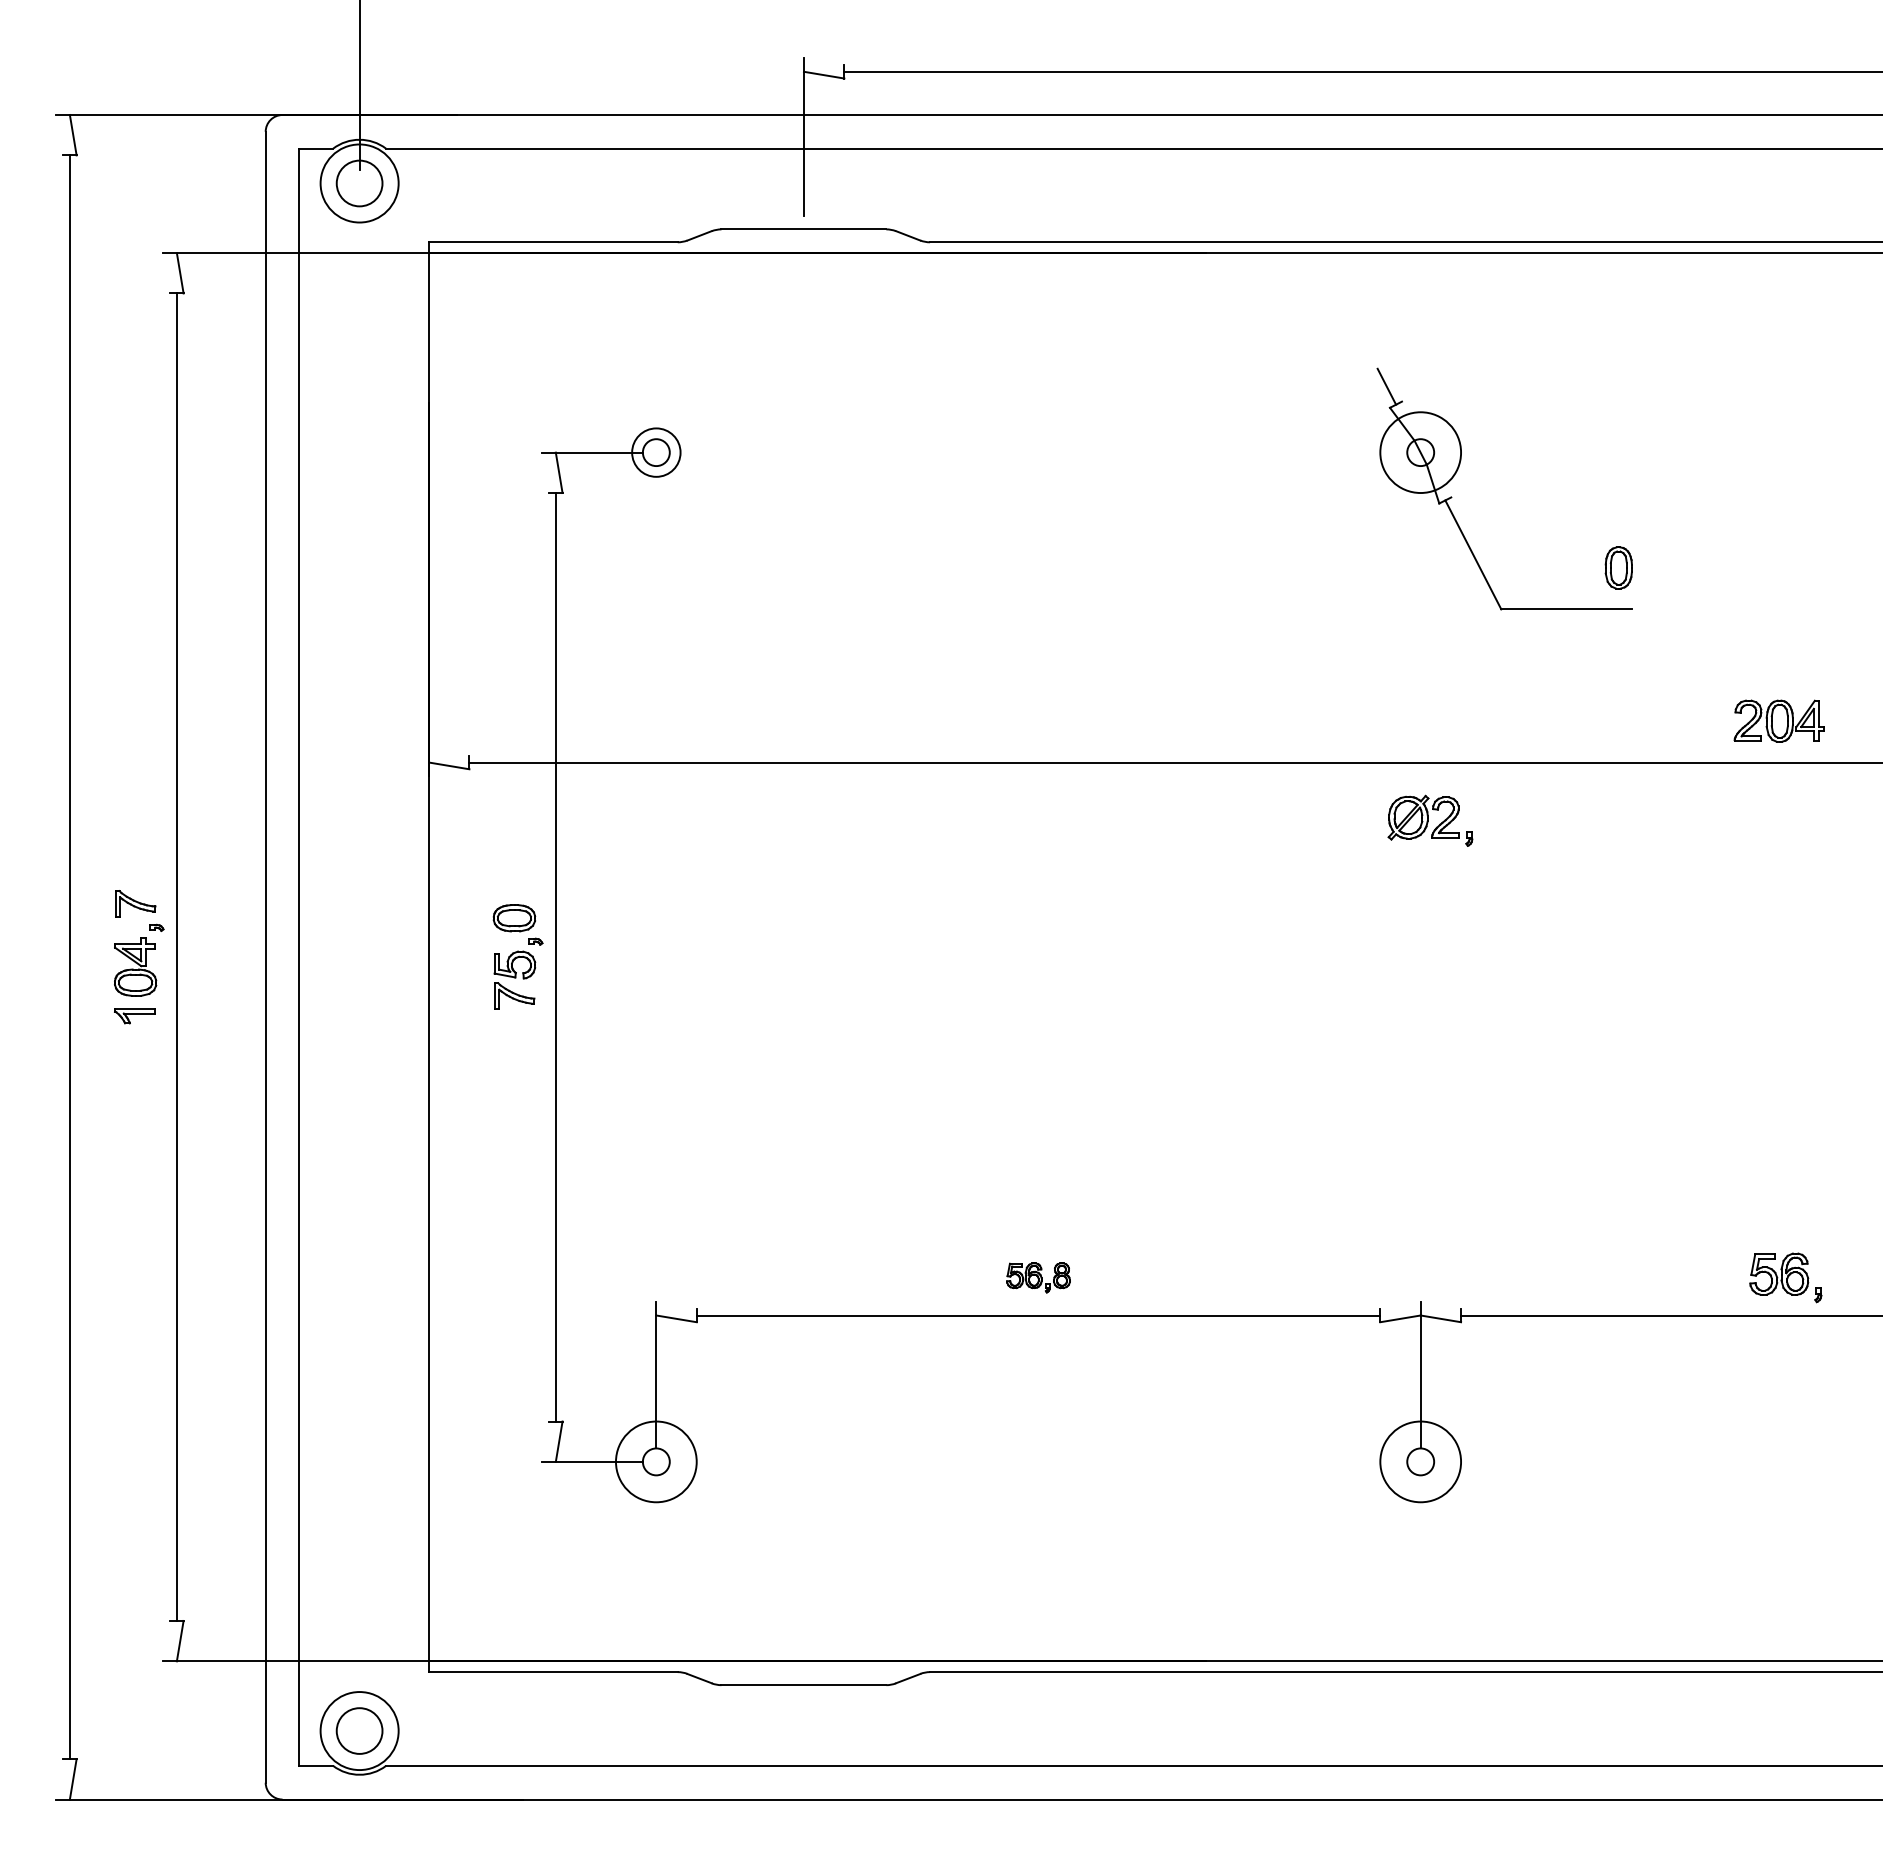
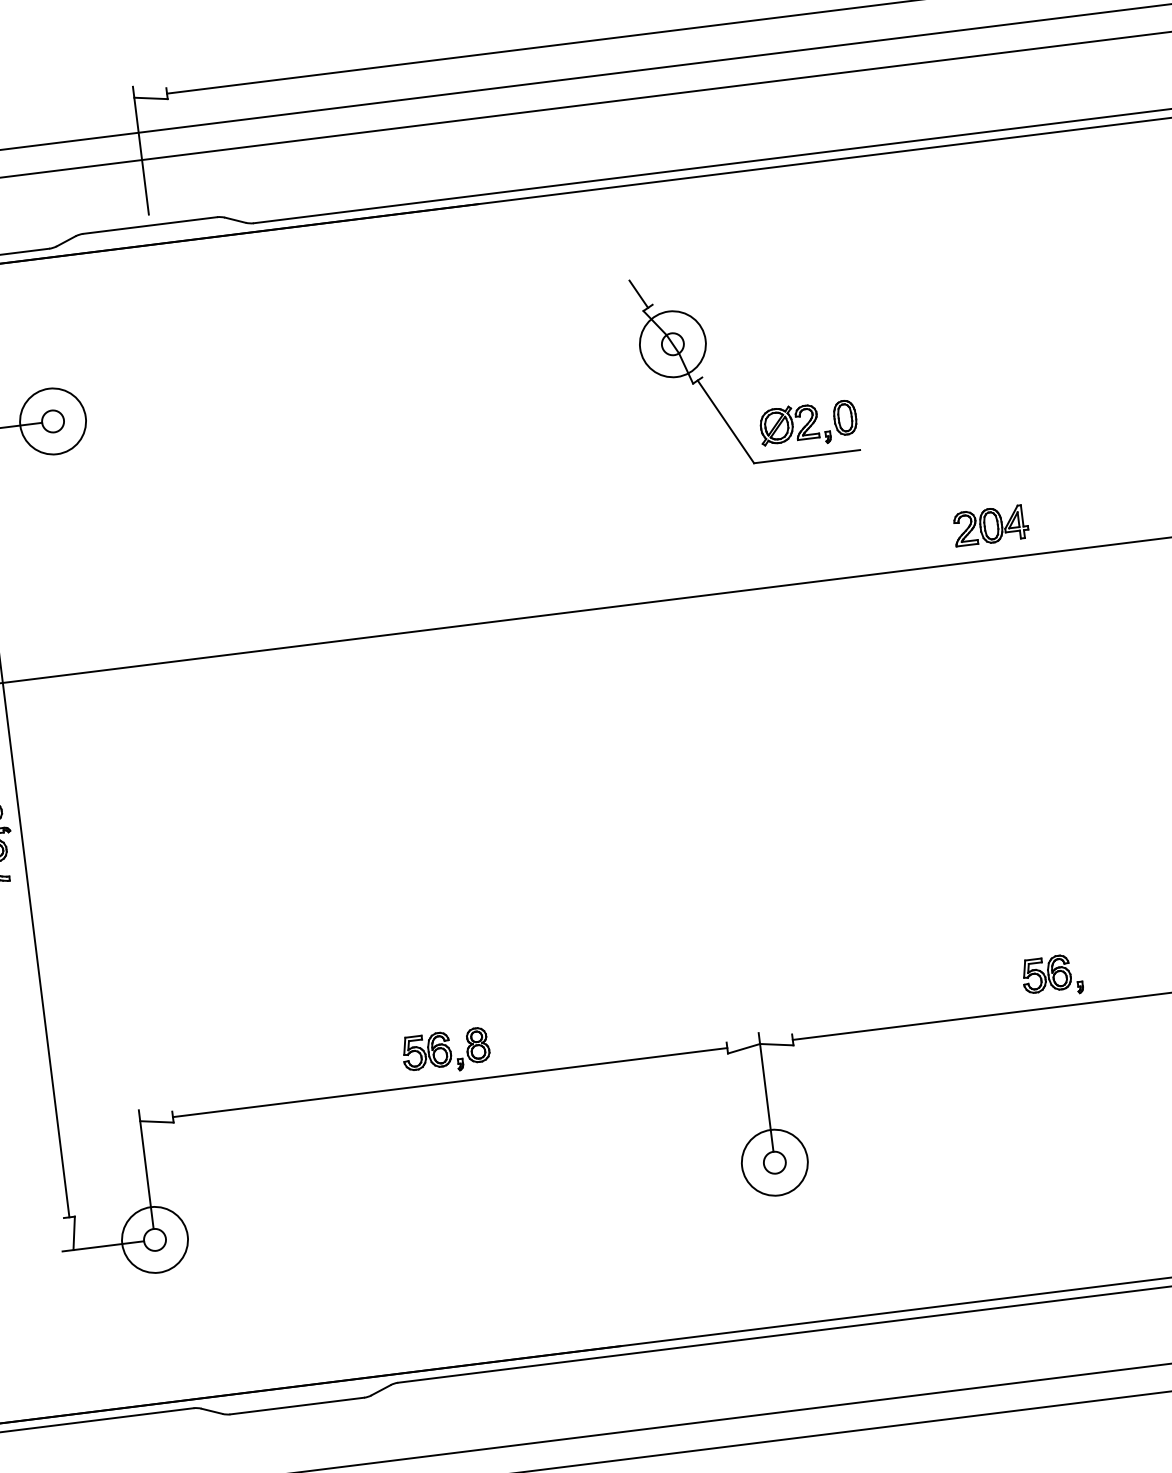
circle: (655, 452) -> (52, 421), size x1.67
part: (1430, 820) -> (794, 426), moved
part: (1038, 1277) -> (446, 1051), size x1.67

